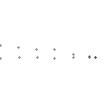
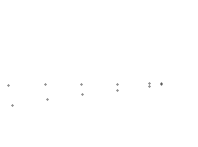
part: (54, 54) -> (81, 89), size x0.62

